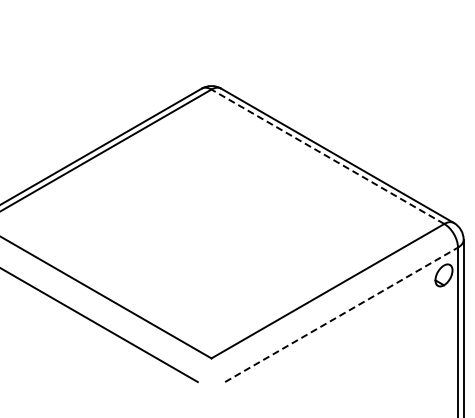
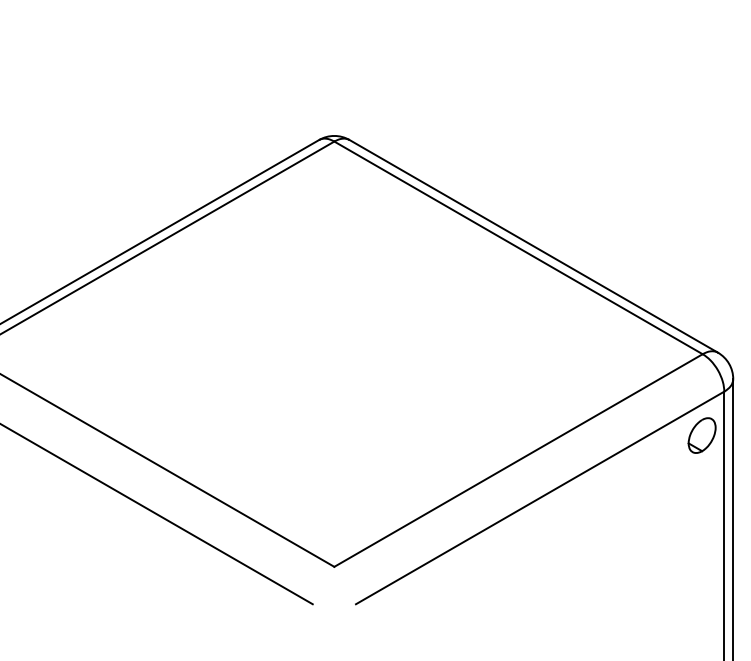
line: (327, 156) -> (517, 247), dashed -> solid
line: (342, 314) -> (541, 497), dashed -> solid

